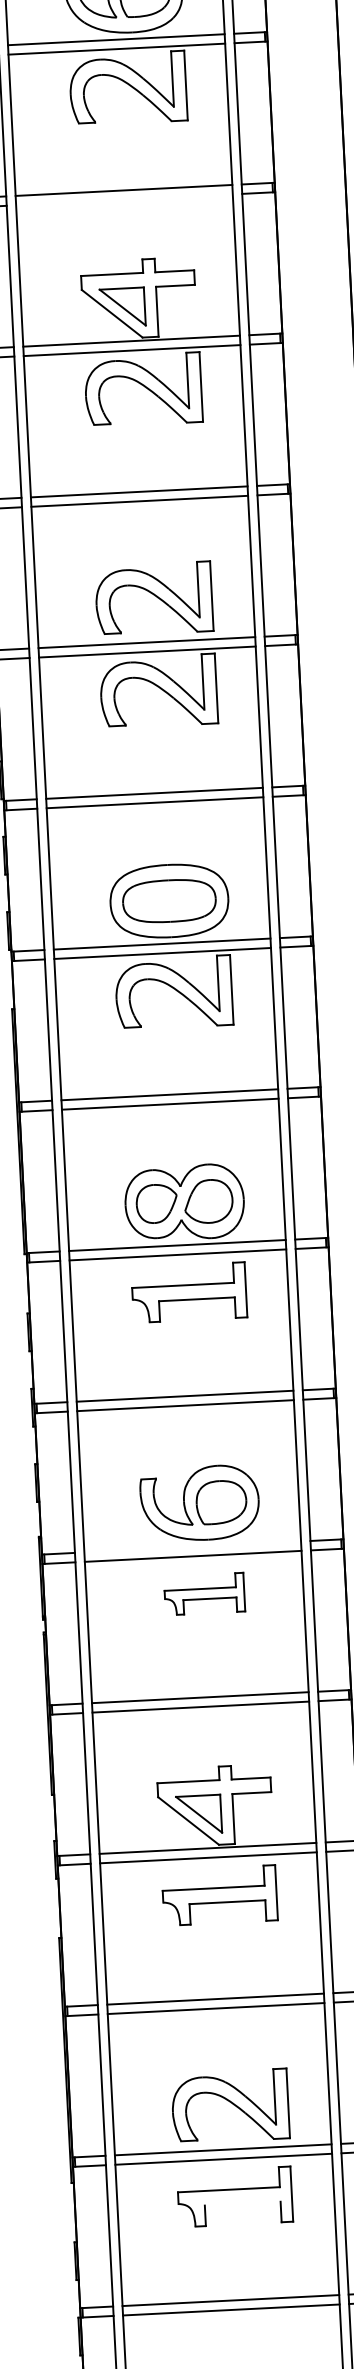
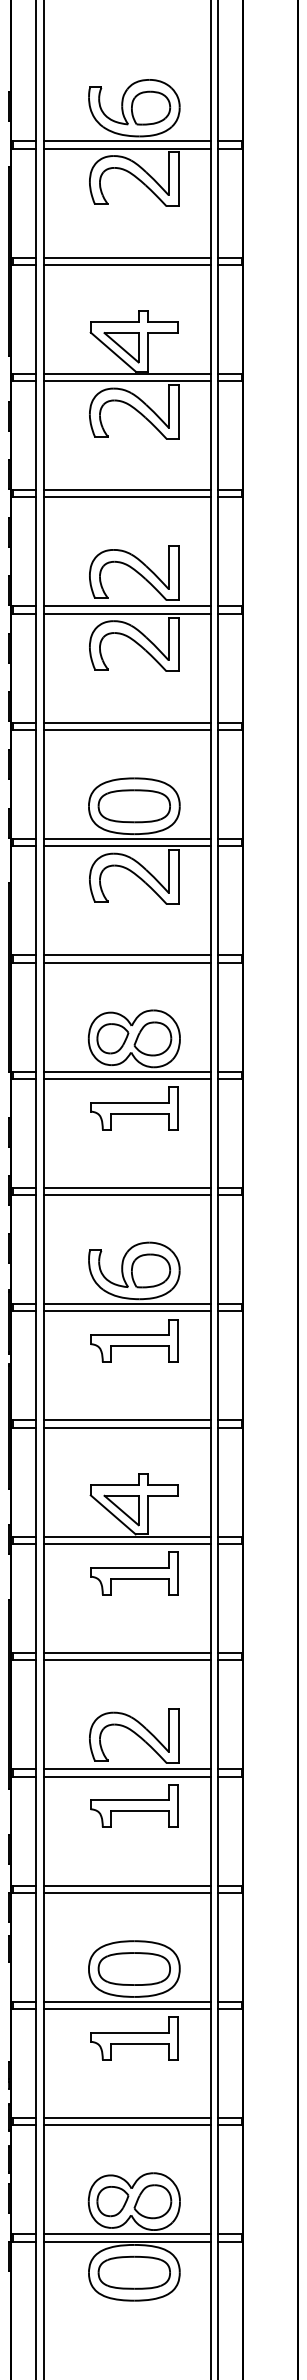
line: (123, 199) -> (126, 264), added
line: (191, 1547) -> (126, 1304), added
part: (204, 1593) -> (134, 1340), size x1.43
line: (242, 2203) -> (139, 1811), added

